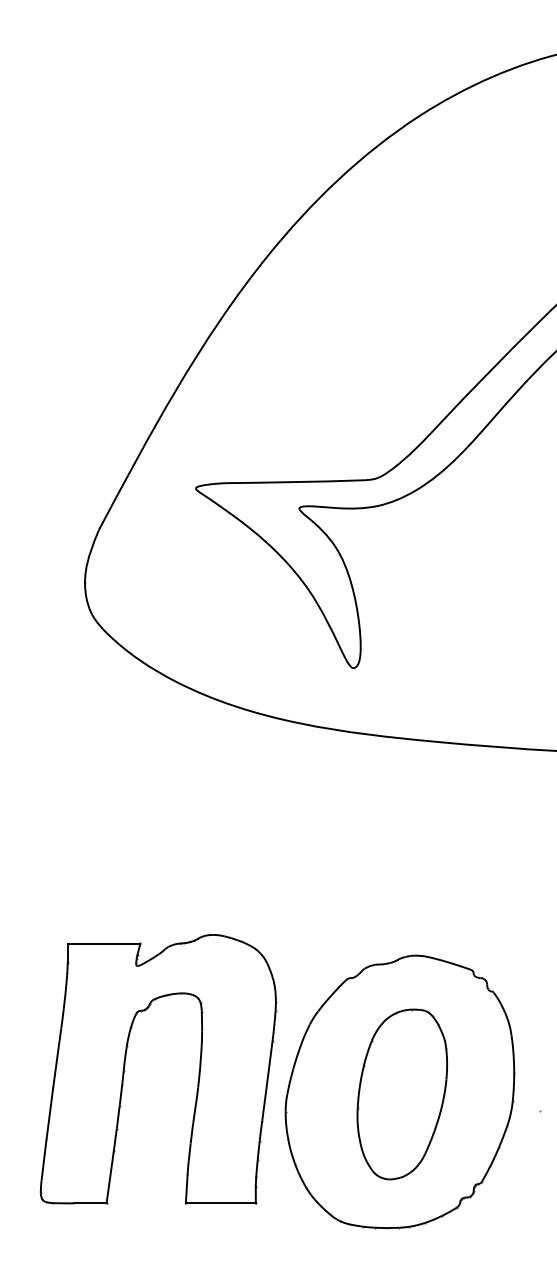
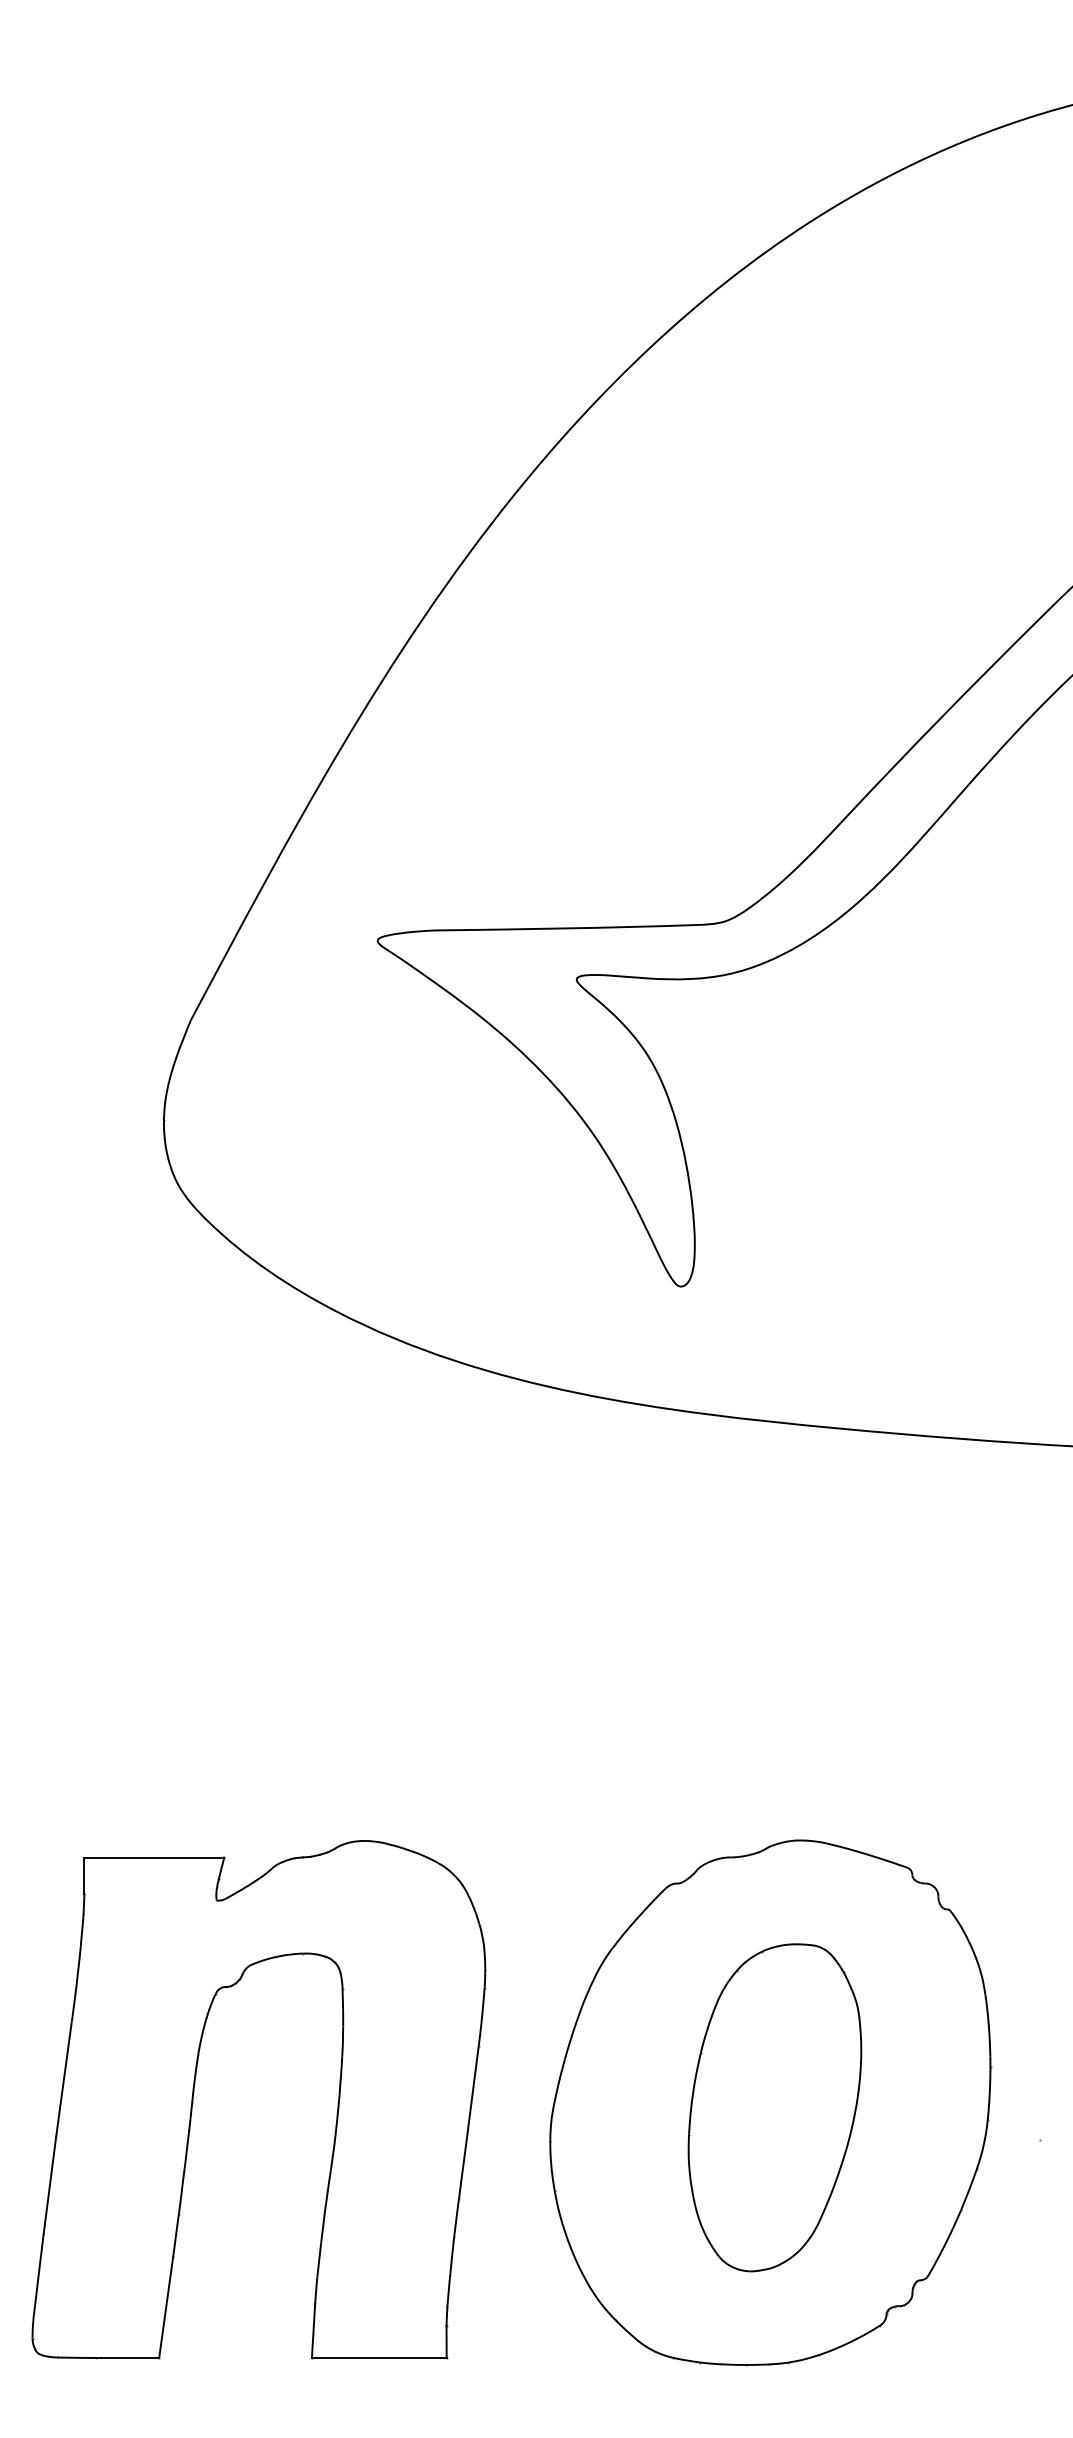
part: (125, 1071) -> (195, 2103), moved

